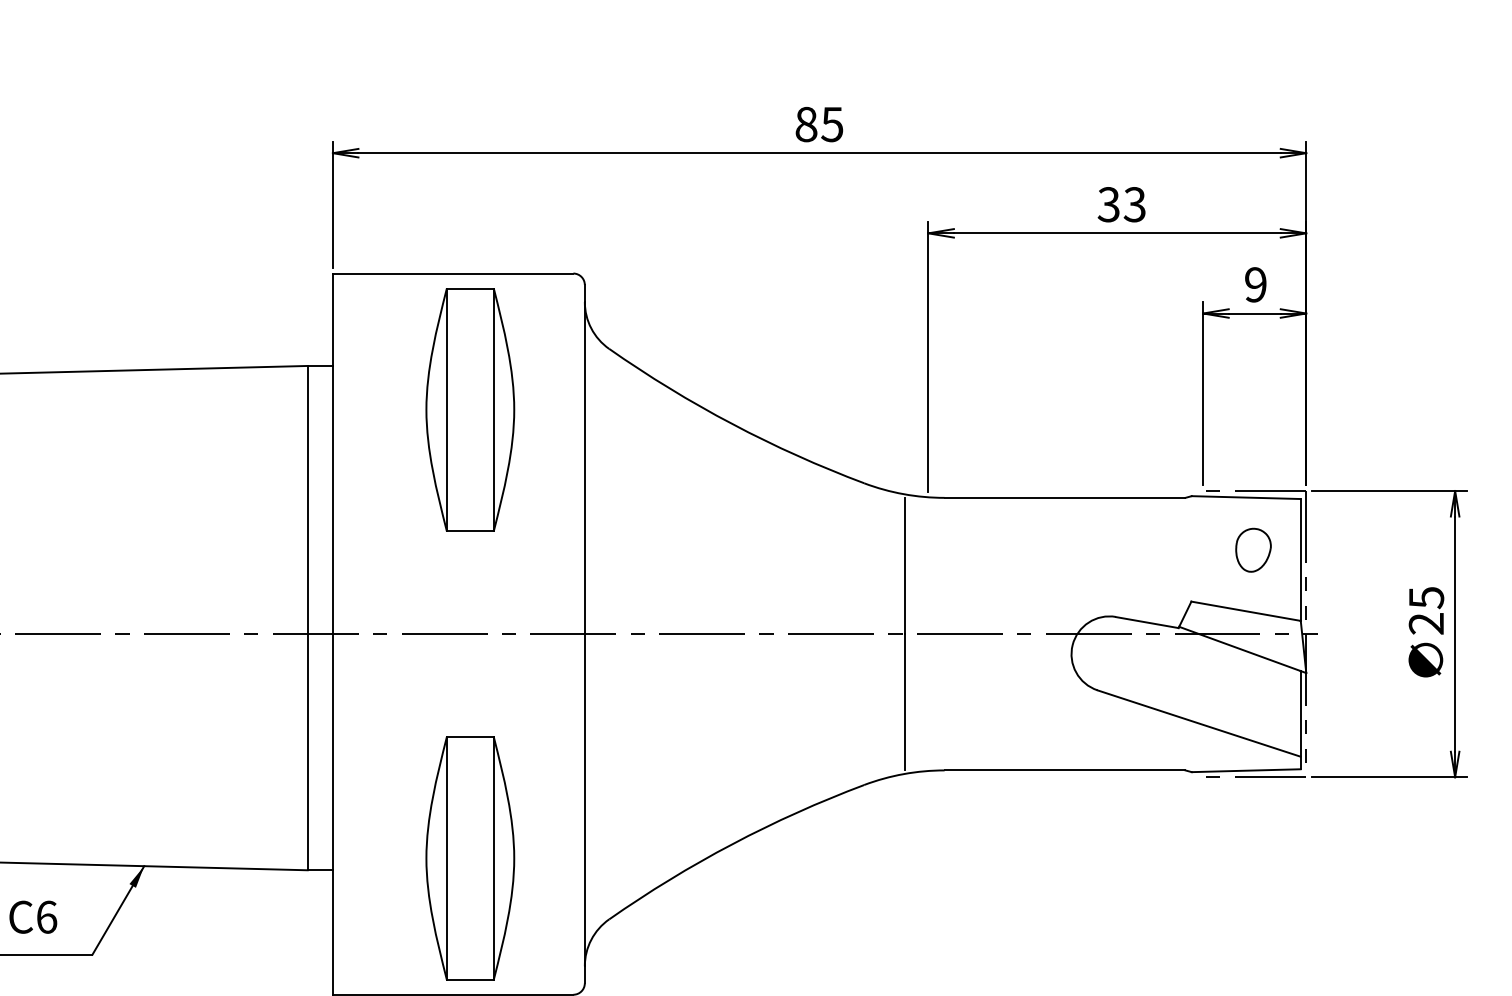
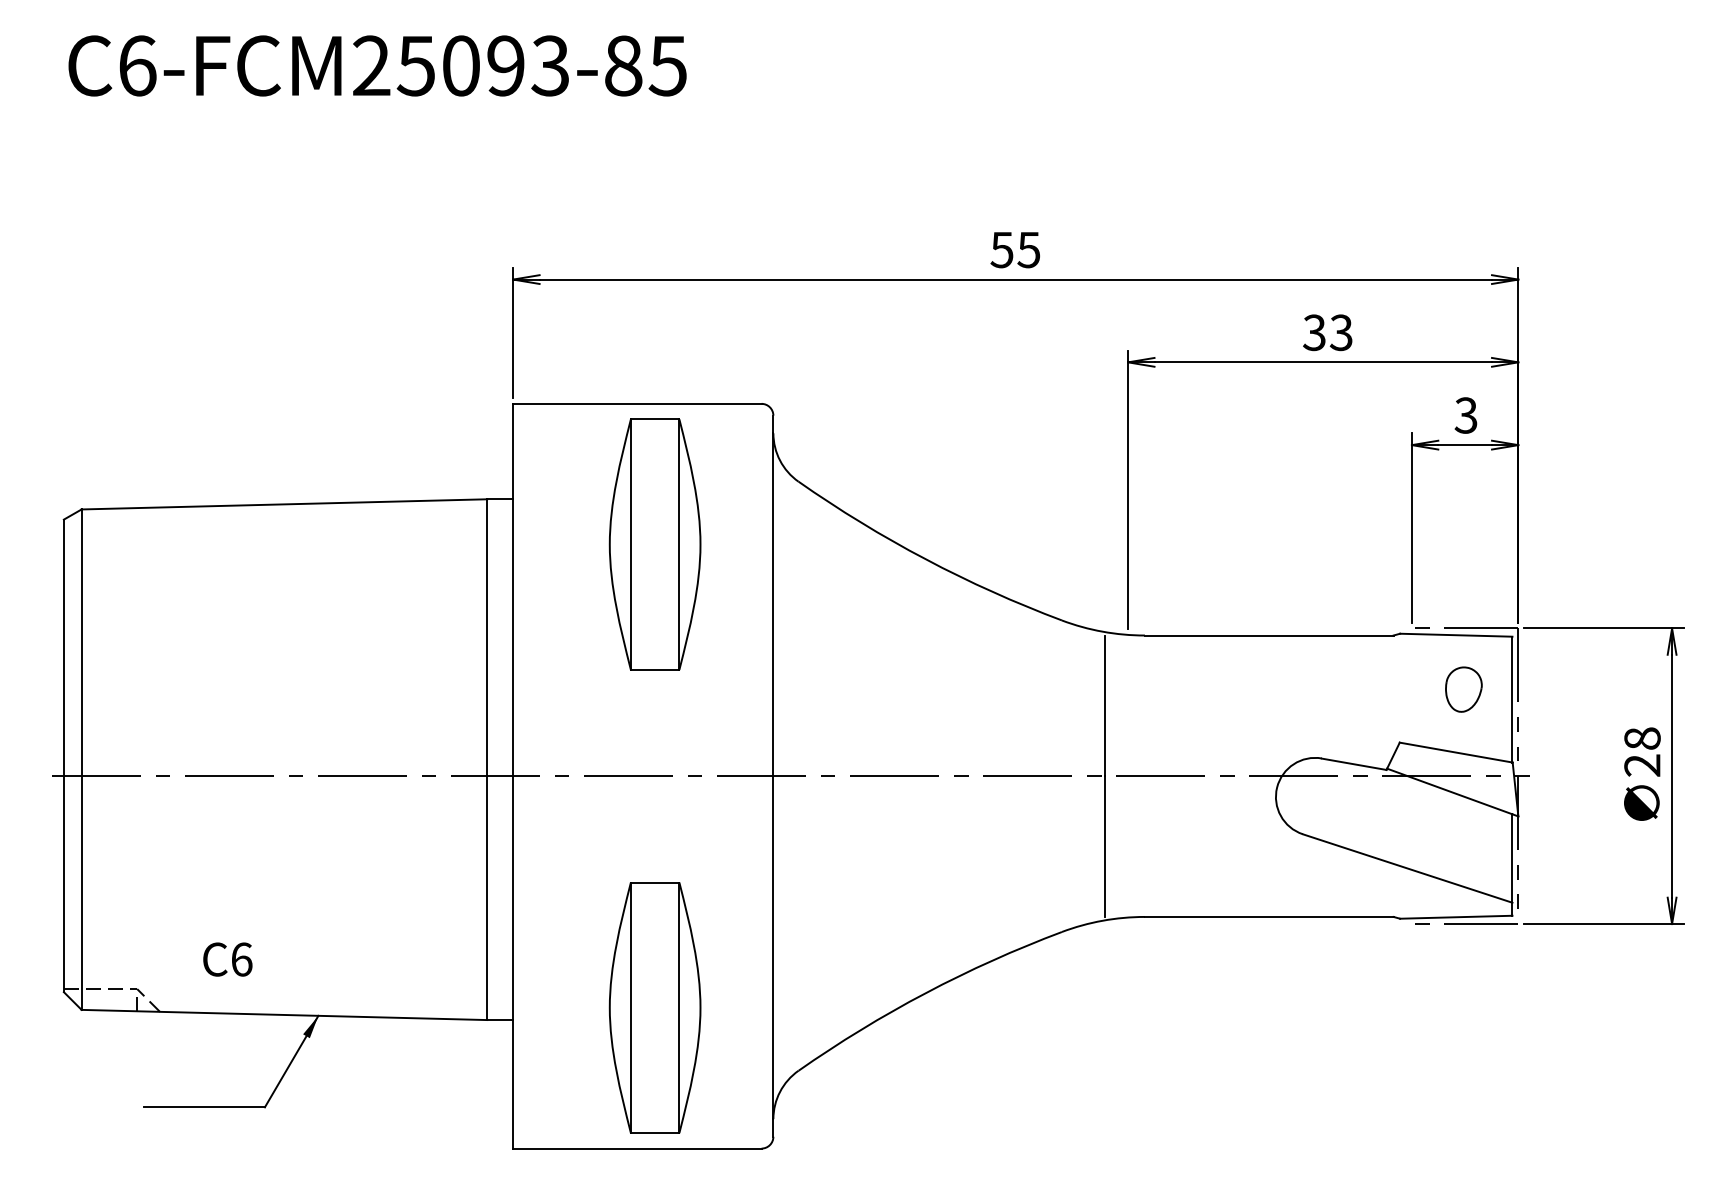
text: (805, 124) -> (1001, 249), 85 -> 55
text: (1255, 284) -> (1465, 415), 9 -> 3
text: (1426, 597) -> (1642, 738), 25 -> 28
text: (32, 917) -> (227, 959), moved

